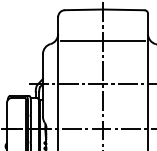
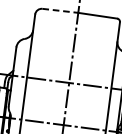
line: (84, 9) -> (60, 10), solid -> dashed
line: (103, 40) -> (74, 42), removed

